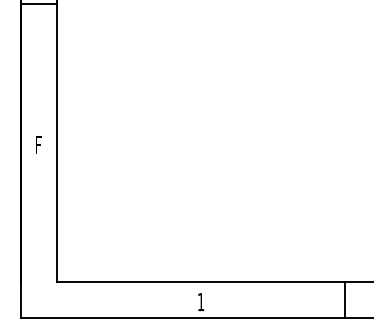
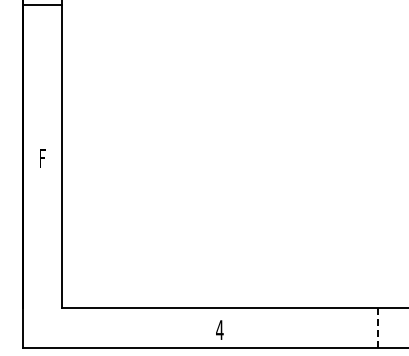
line: (345, 299) -> (377, 327), solid -> dashed
text: (200, 301) -> (219, 329), 1 -> 4

